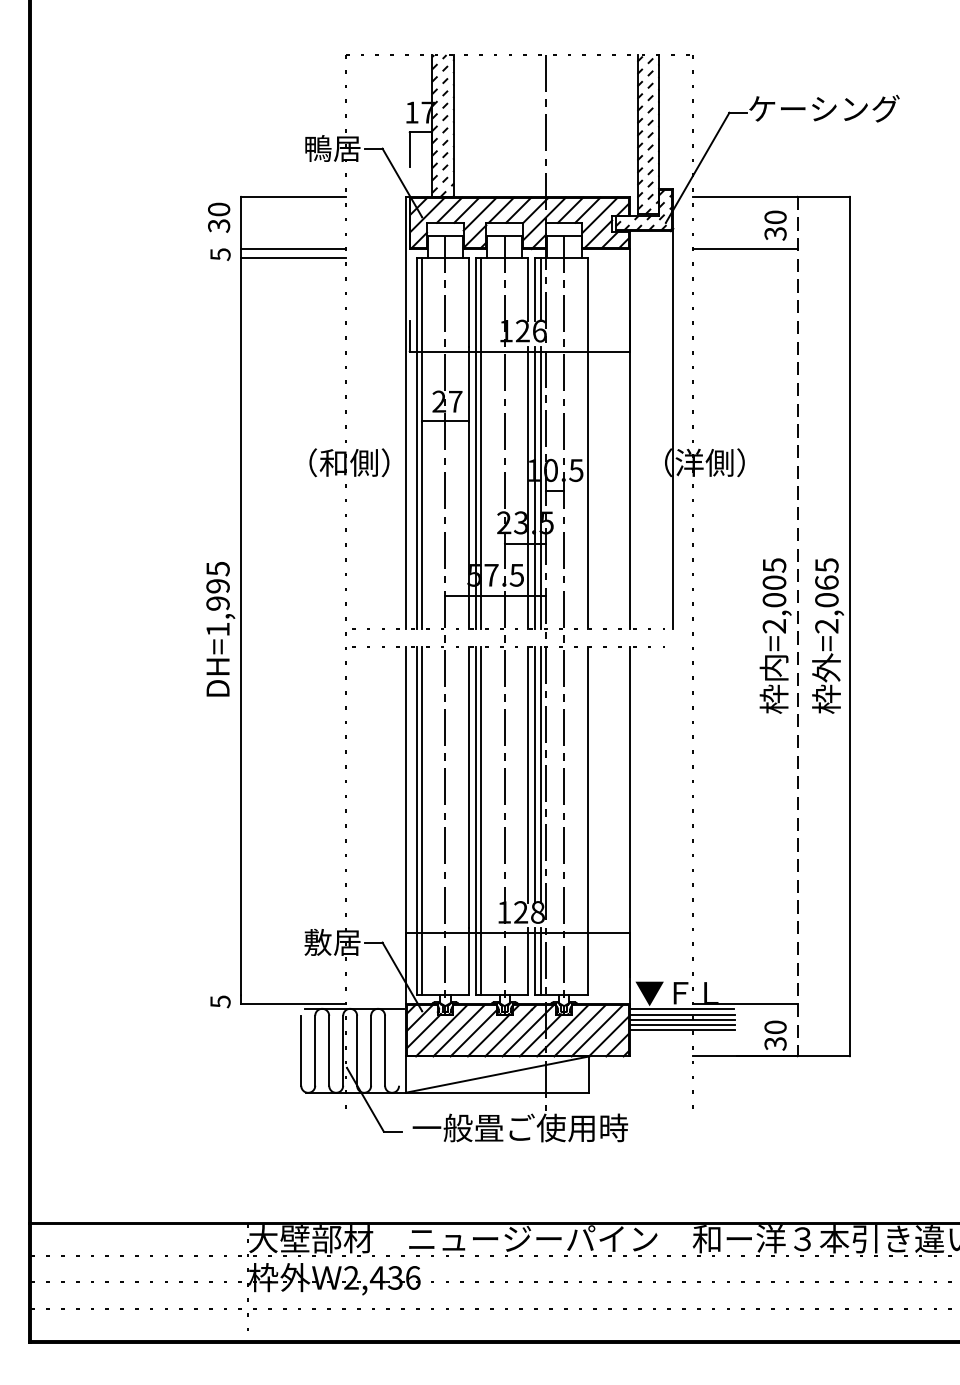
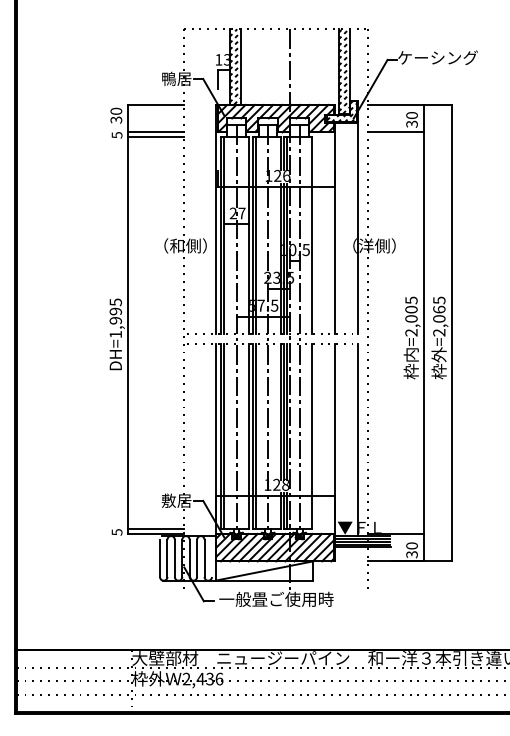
text: (426, 111) -> (226, 59), 17 -> 13
line: (797, 627) -> (423, 333), dashed -> solid
line: (672, 827) -> (357, 439), added
line: (292, 994) -> (155, 528), added

